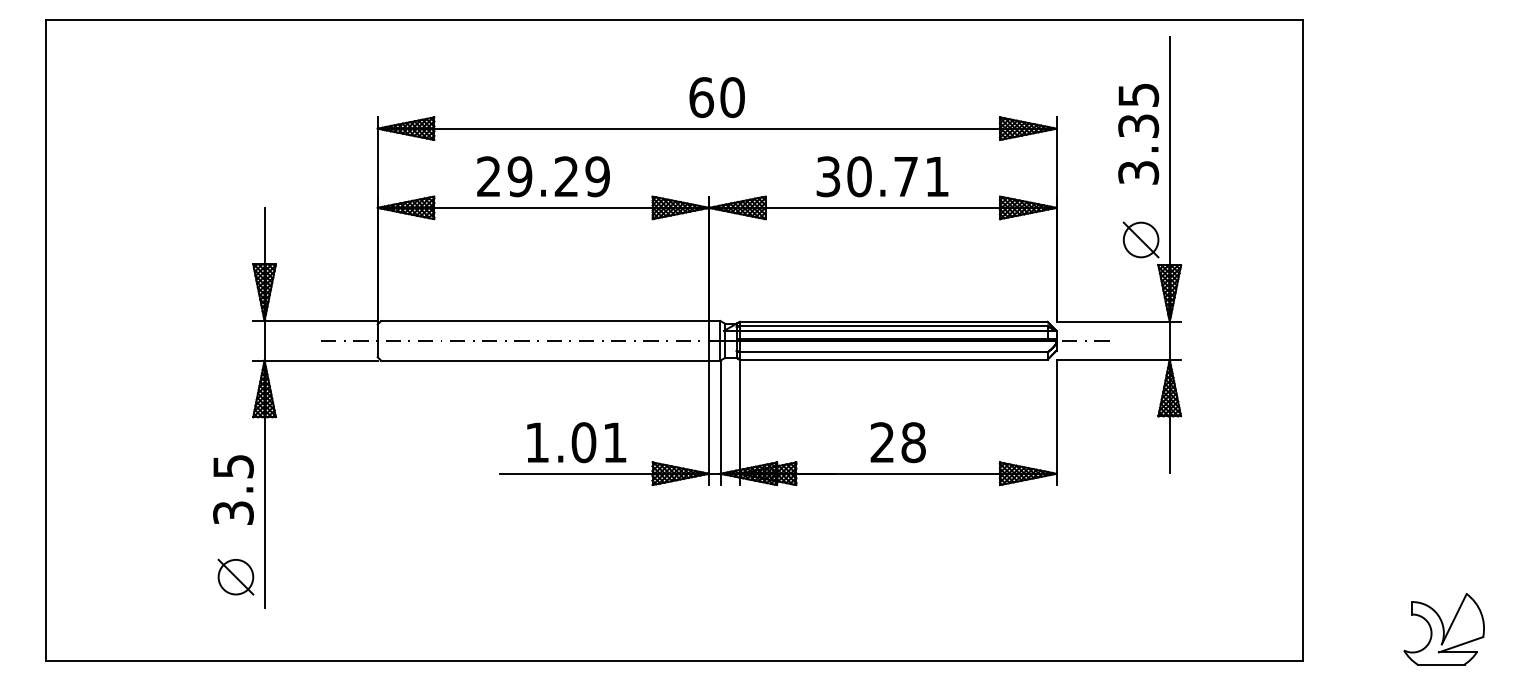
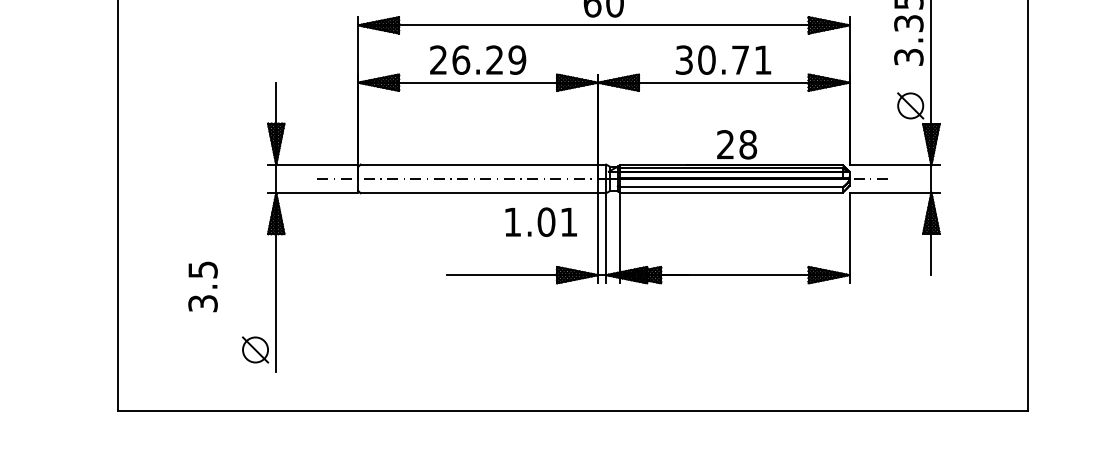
text: (519, 176) -> (460, 59), 29.29 -> 26.29
text: (576, 442) -> (541, 222), moved
text: (897, 442) -> (736, 144), moved
text: (233, 489) -> (203, 286), moved

